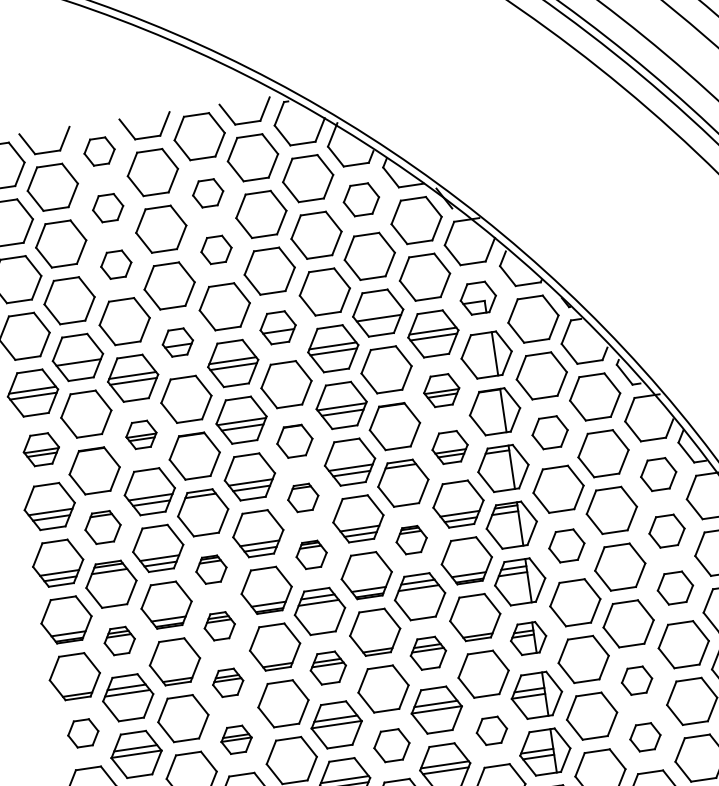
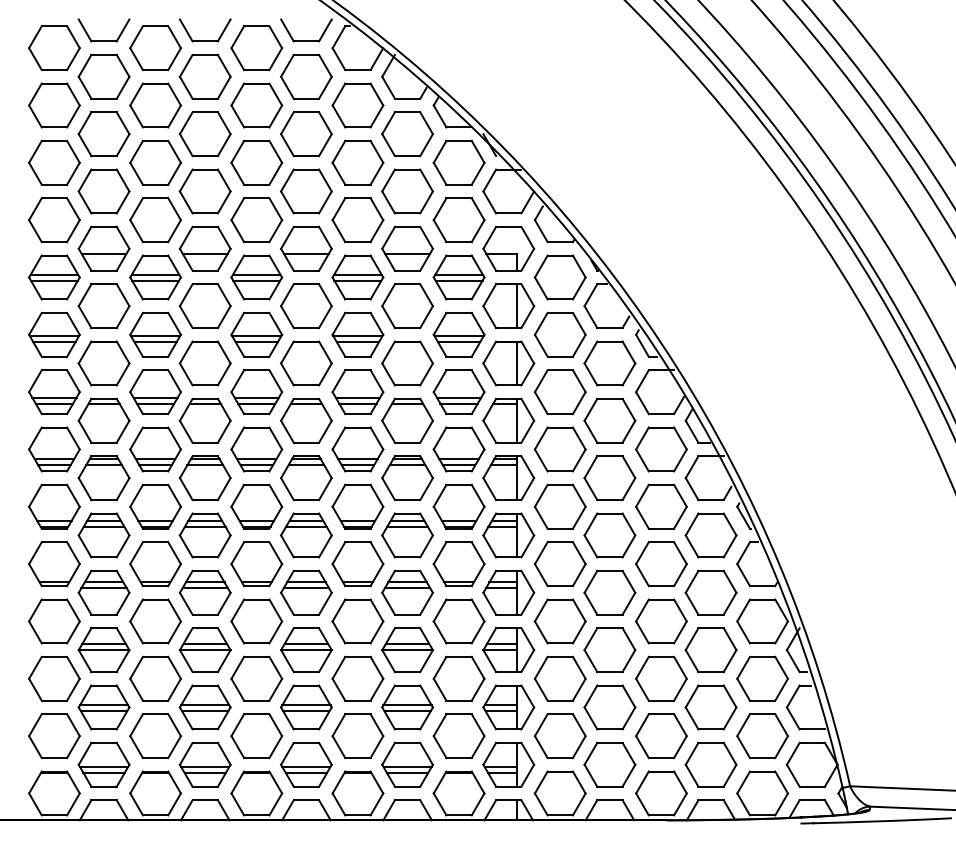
part: (99, 151) -> (155, 48), size x1.67
part: (207, 193) -> (256, 105), size x1.67
part: (361, 200) -> (407, 134), size x1.43
part: (107, 208) -> (155, 105), size x1.67
part: (216, 249) -> (256, 162), size x1.67
part: (116, 264) -> (155, 162), size x1.67
part: (477, 298) -> (508, 248), size x1.43
part: (278, 327) -> (306, 248), size x1.43
part: (177, 342) -> (204, 248), size x1.67
part: (441, 390) -> (458, 334), size x1.43
part: (549, 433) -> (559, 392), size x1.43
part: (141, 434) -> (155, 334), size x1.67
part: (294, 441) -> (306, 363), size x1.43
part: (449, 447) -> (458, 392), size x1.43
part: (41, 449) -> (54, 334), size x1.43
part: (658, 474) -> (661, 449), size x1.43
part: (303, 497) -> (306, 420), size x1.67
part: (102, 527) -> (103, 420), size x1.43
part: (667, 530) -> (661, 506), size x1.43
part: (411, 540) -> (407, 478), size x1.67
part: (566, 545) -> (559, 506), size x1.43
part: (311, 555) -> (306, 478), size x1.67
part: (210, 570) -> (204, 478), size x1.67
part: (675, 588) -> (661, 564), size x1.43
part: (219, 626) -> (204, 535), size x1.67
part: (528, 638) -> (508, 592), size x1.43
part: (119, 641) -> (103, 535), size x1.67
part: (428, 653) -> (407, 592), size x1.43
part: (328, 667) -> (306, 592), size x1.43
part: (636, 681) -> (609, 650), size x1.67
part: (227, 682) -> (204, 592), size x1.67
part: (491, 730) -> (458, 678), size x1.67
part: (83, 733) -> (54, 621), size x1.67
part: (644, 737) -> (609, 707), size x1.67
part: (235, 740) -> (204, 650), size x1.67
part: (391, 745) -> (357, 678), size x1.43

